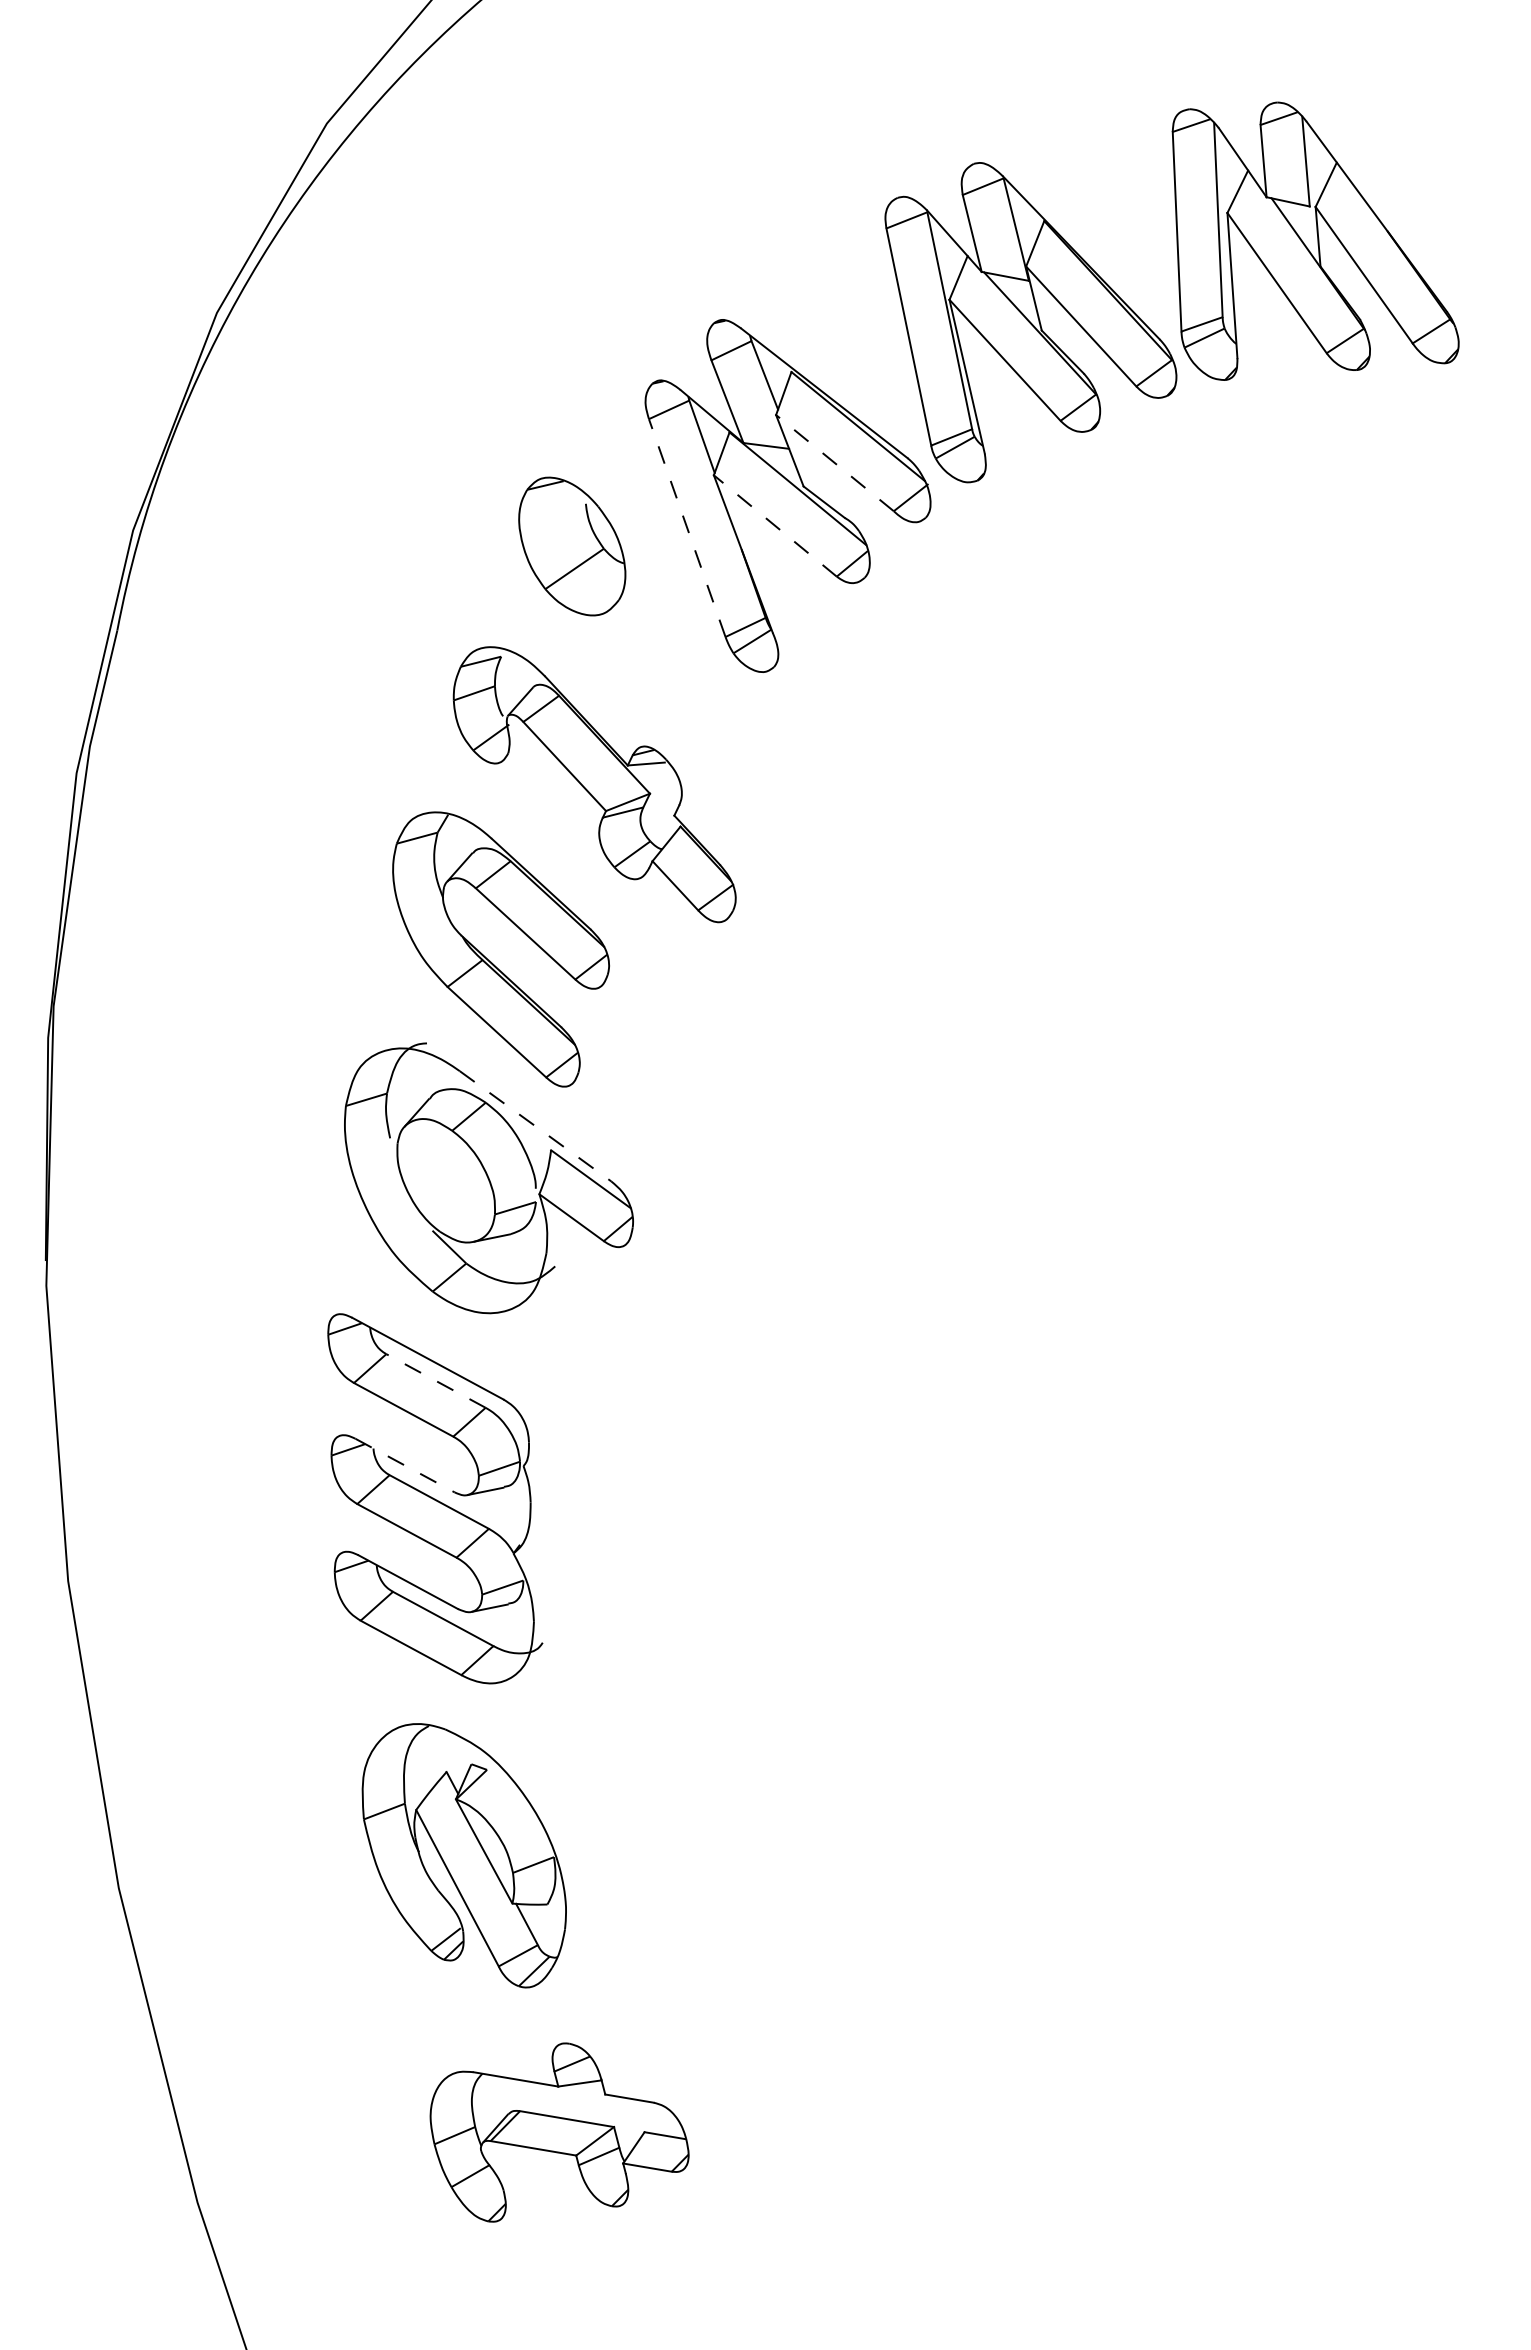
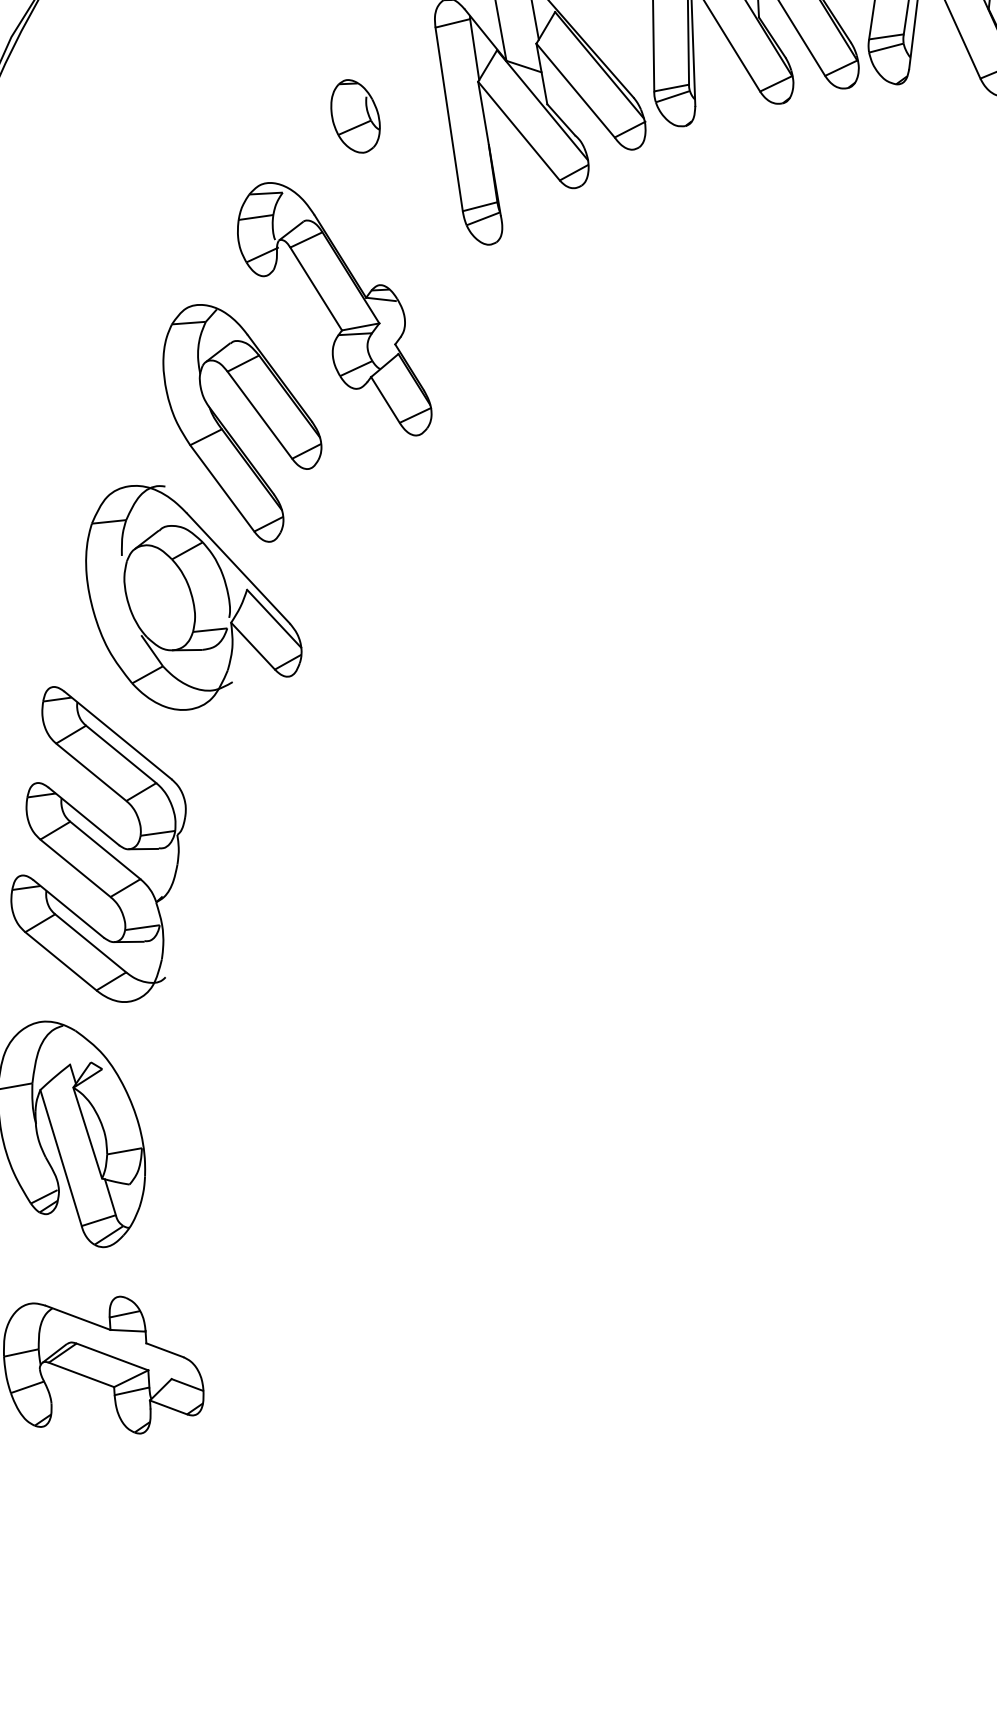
line: (834, 463) -> (575, 90), dashed -> solid
line: (775, 525) -> (519, 130), dashed -> solid
line: (687, 527) -> (449, 119), dashed -> solid
part: (572, 546) -> (355, 116), size x0.62
line: (535, 1126) -> (238, 568), dashed -> solid
line: (435, 1380) -> (120, 753), dashed -> solid
line: (405, 1465) -> (84, 816), dashed -> solid

